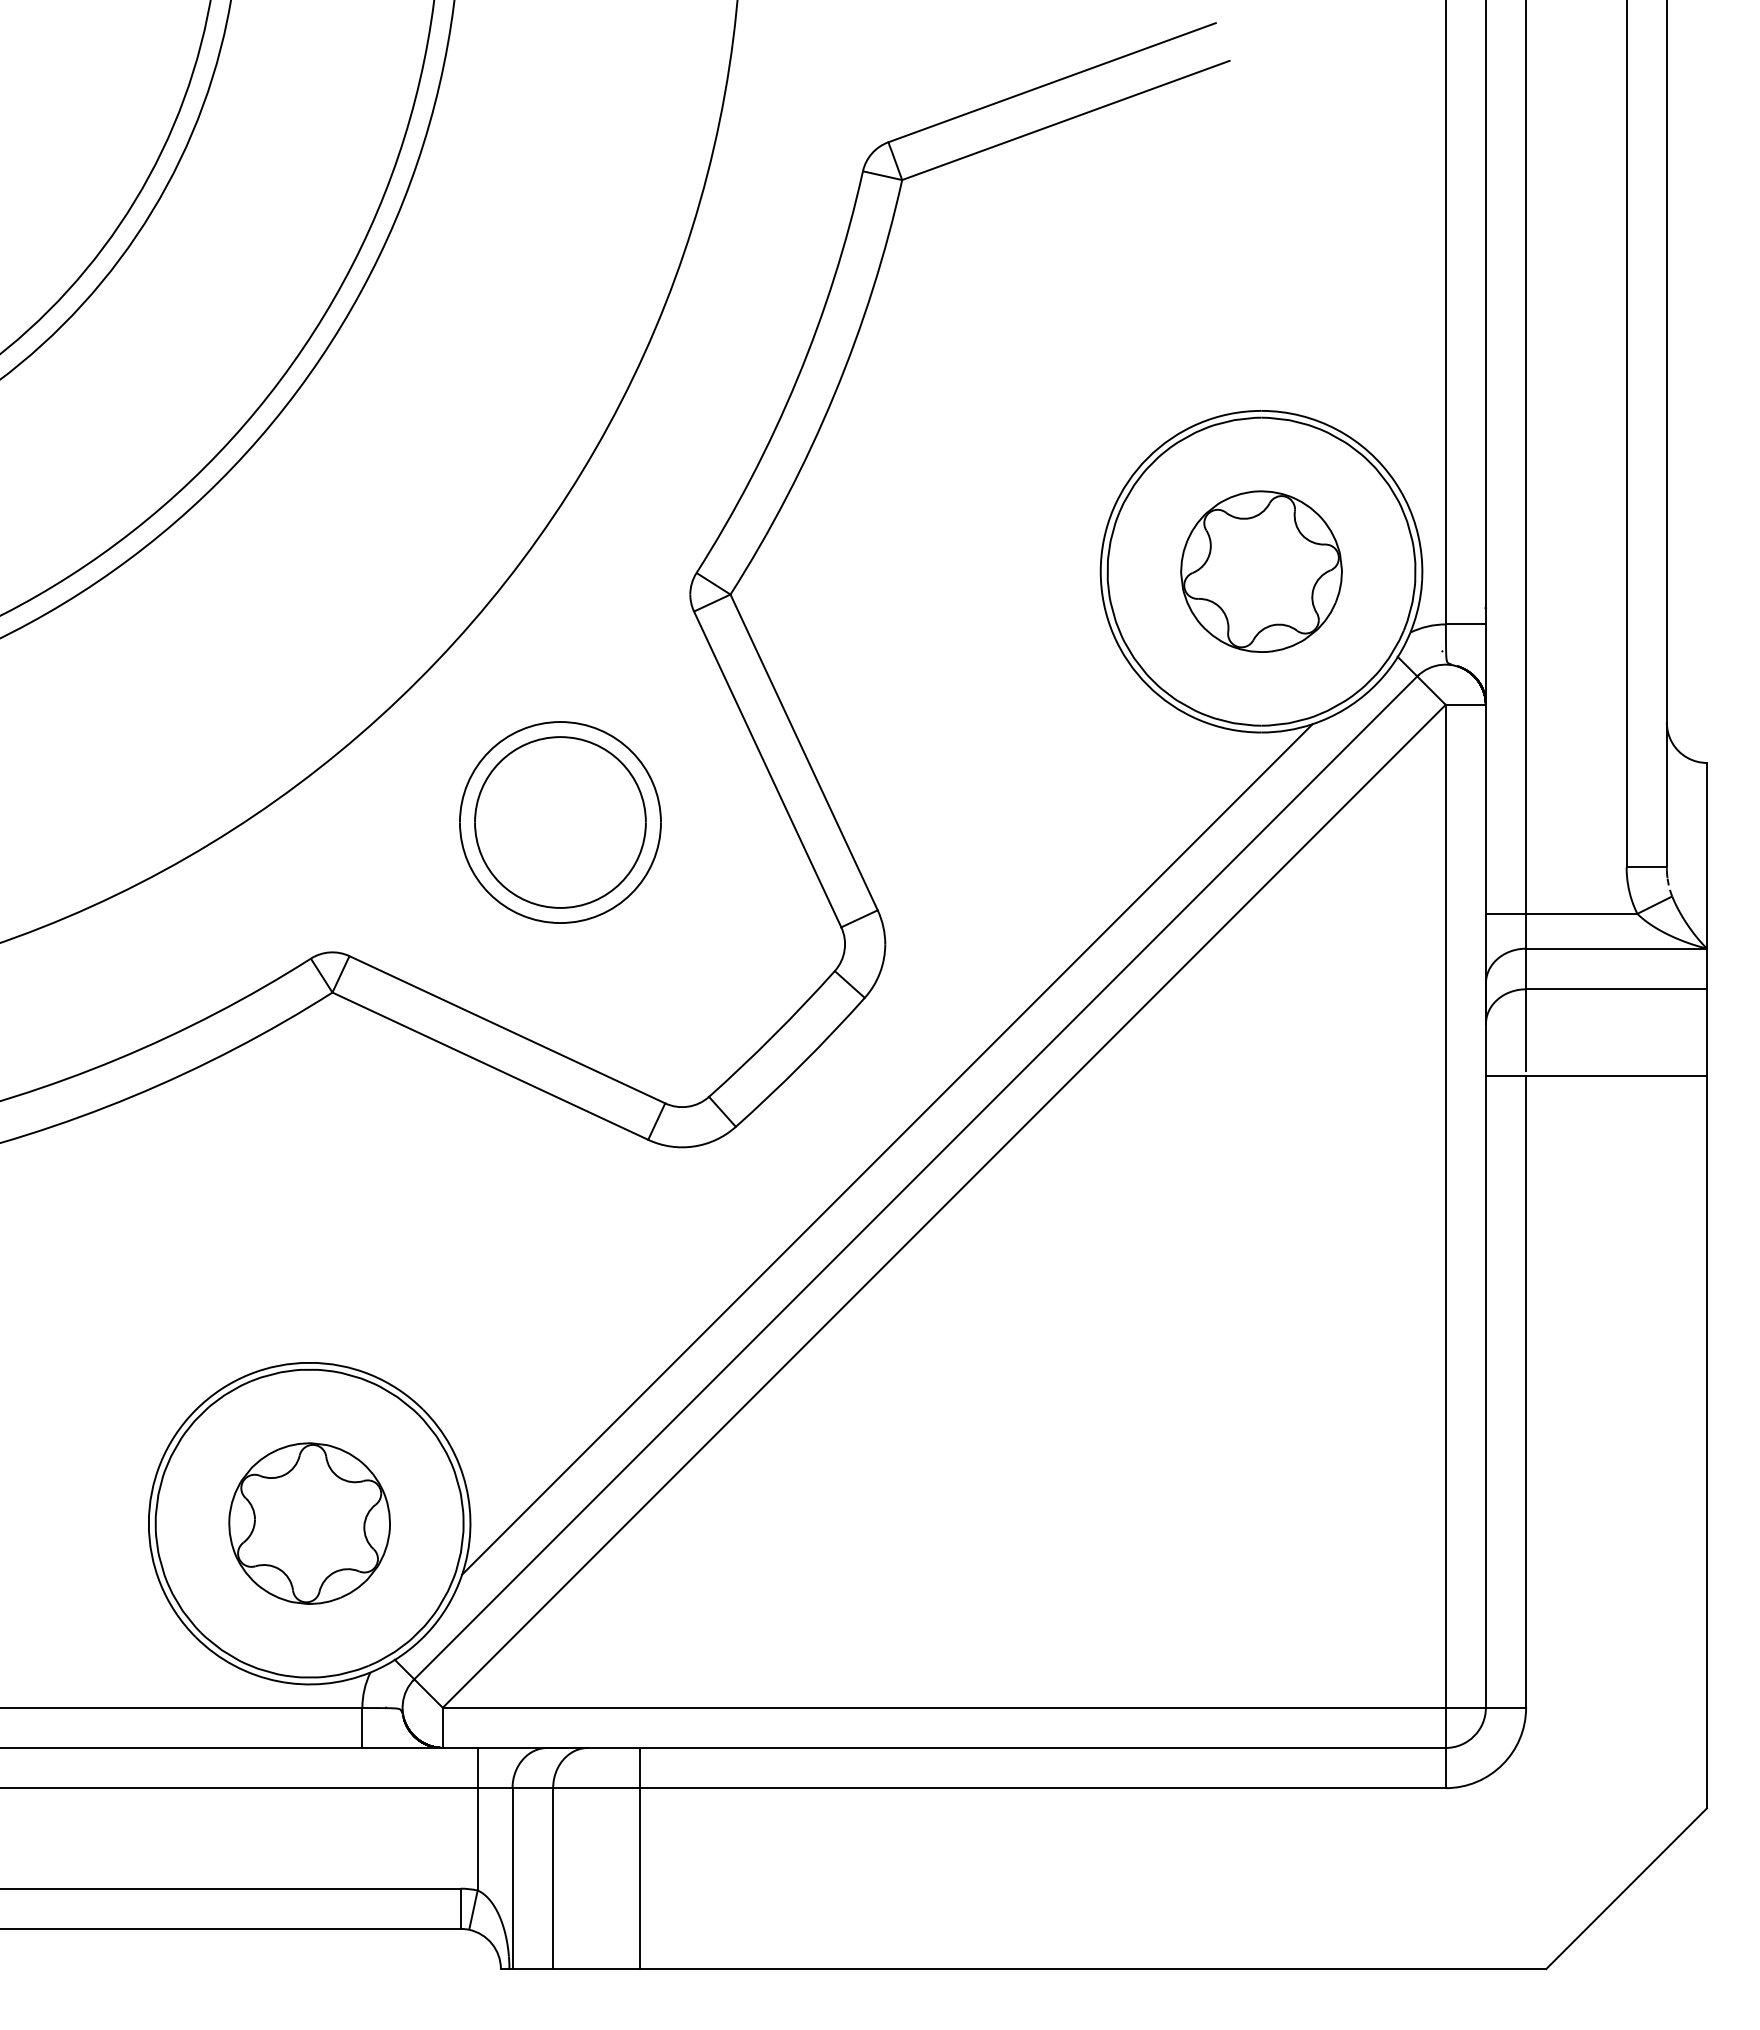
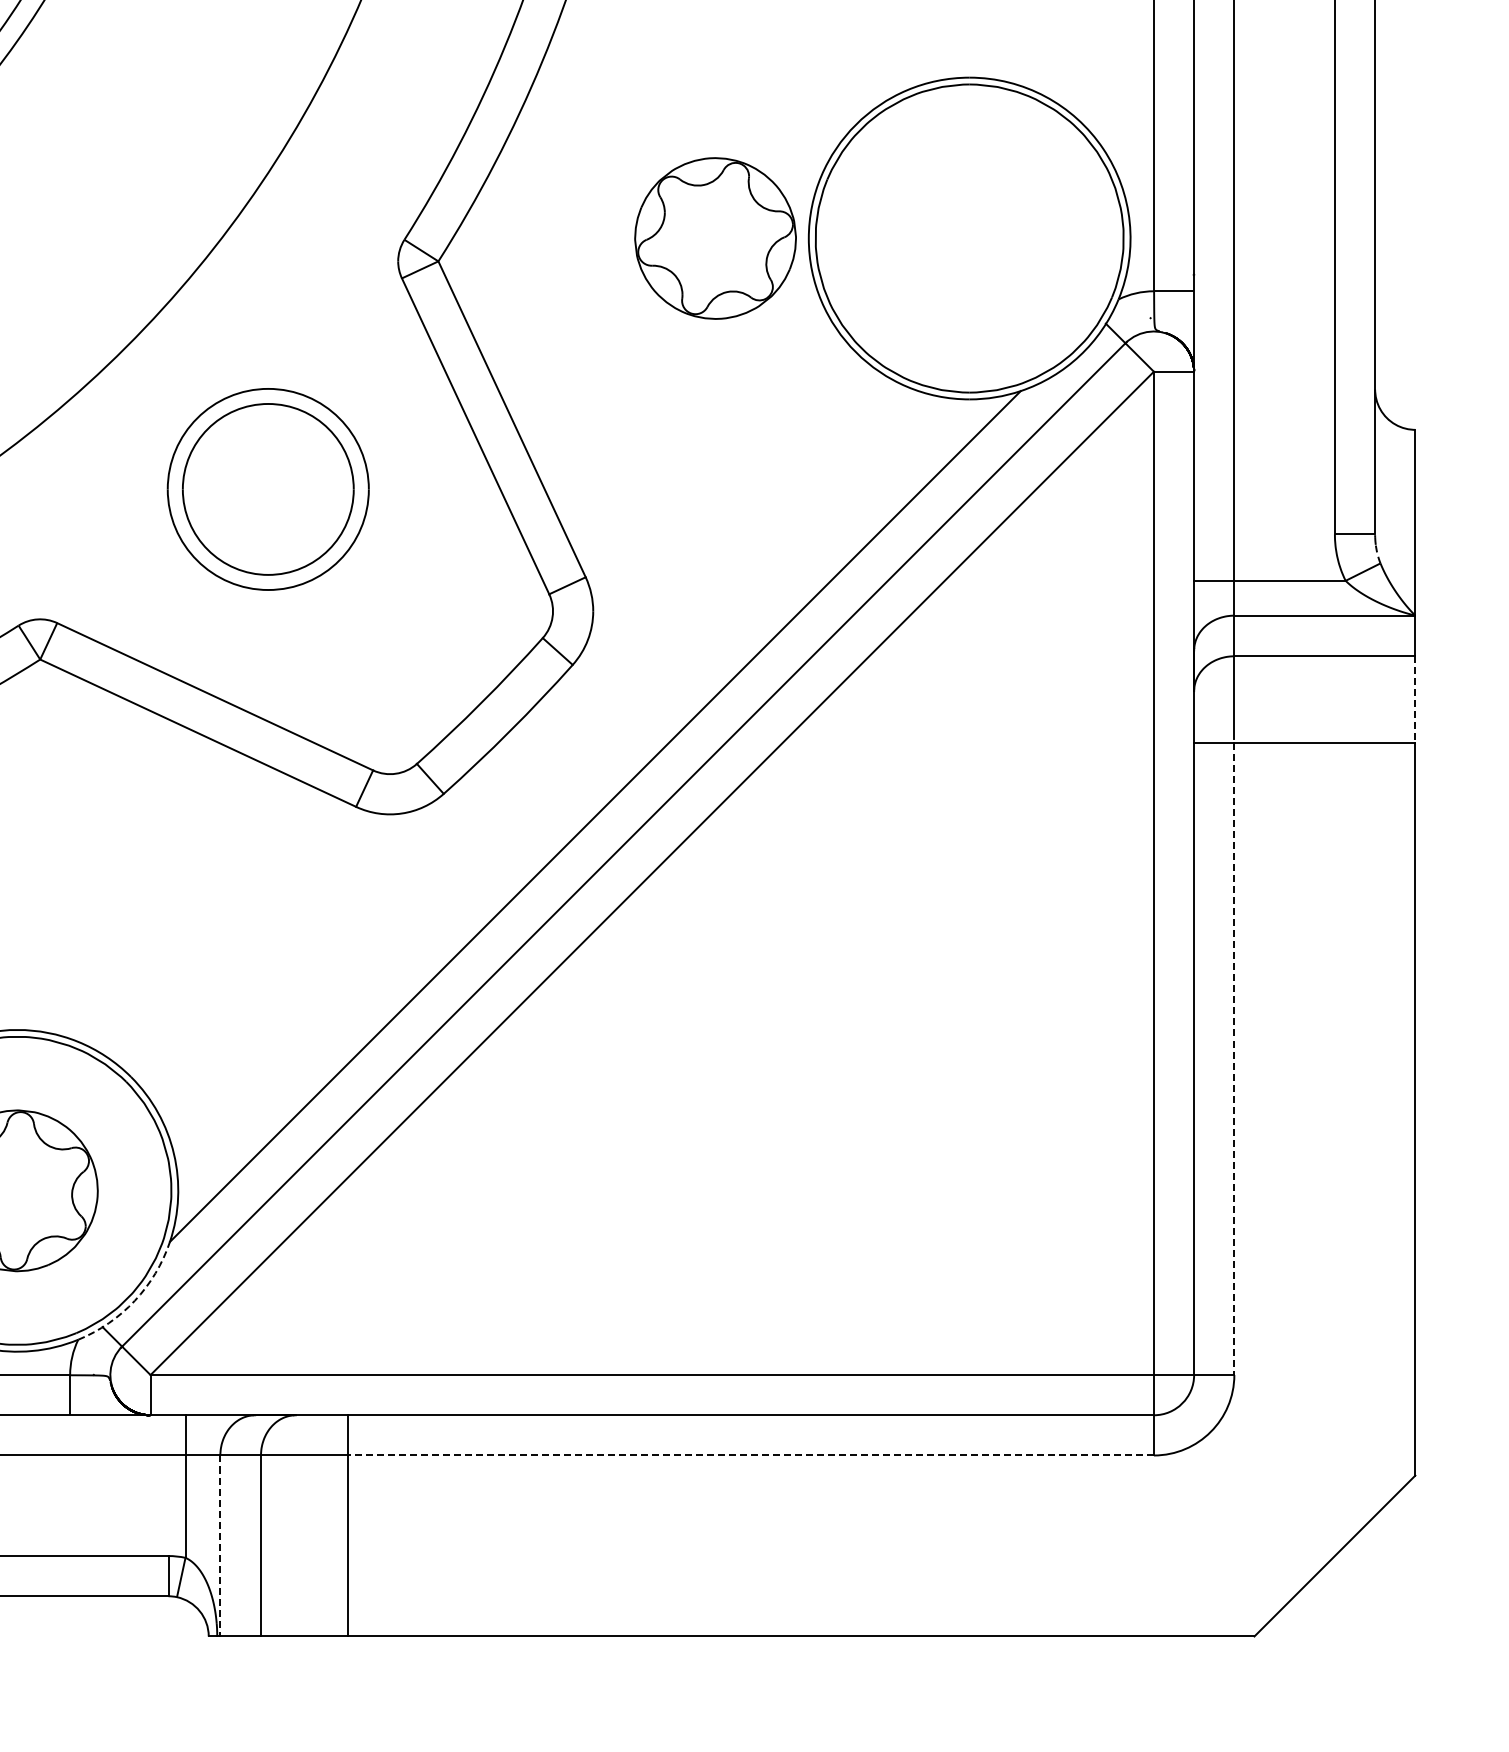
part: (1261, 571) -> (715, 238), moved
line: (1707, 1032) -> (1415, 699), solid -> dashed
line: (1526, 1392) -> (1234, 1059), solid -> dashed
arc: (427, 1633) -> (135, 1300), solid -> dashed
line: (1042, 1788) -> (750, 1455), solid -> dashed
line: (512, 1879) -> (220, 1546), solid -> dashed

